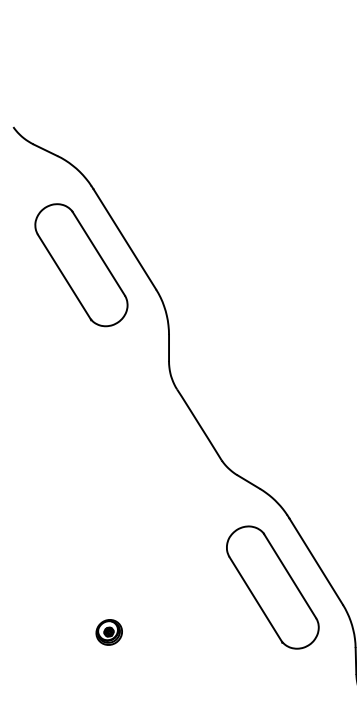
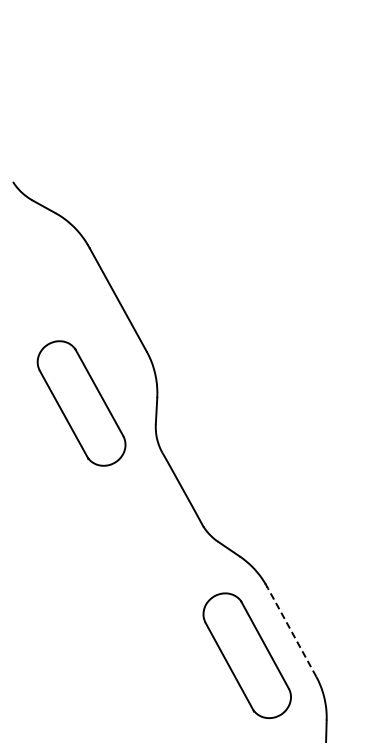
part: (81, 265) -> (81, 403), moved
line: (315, 561) -> (291, 632), solid -> dashed
part: (109, 632) -> (81, 691), removed

